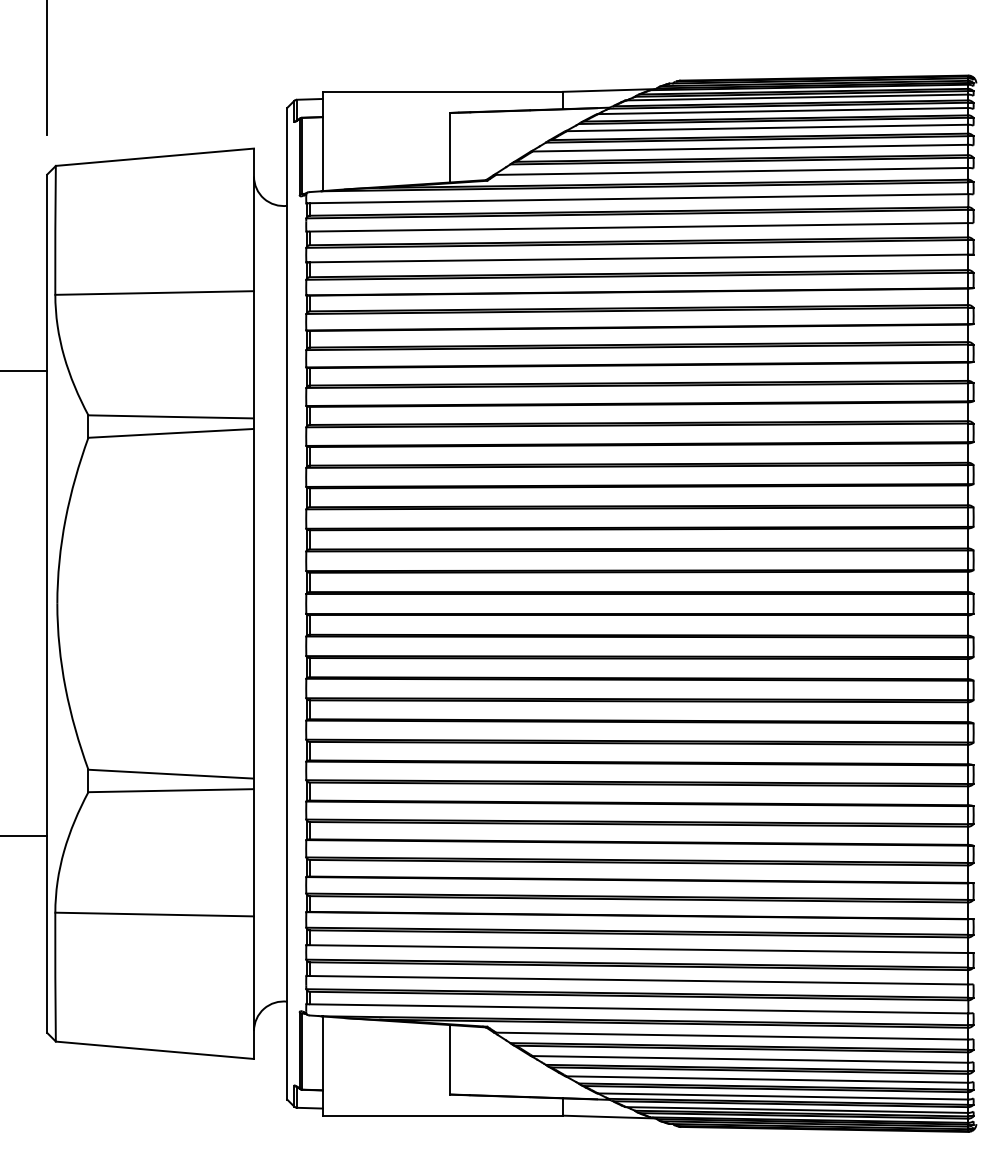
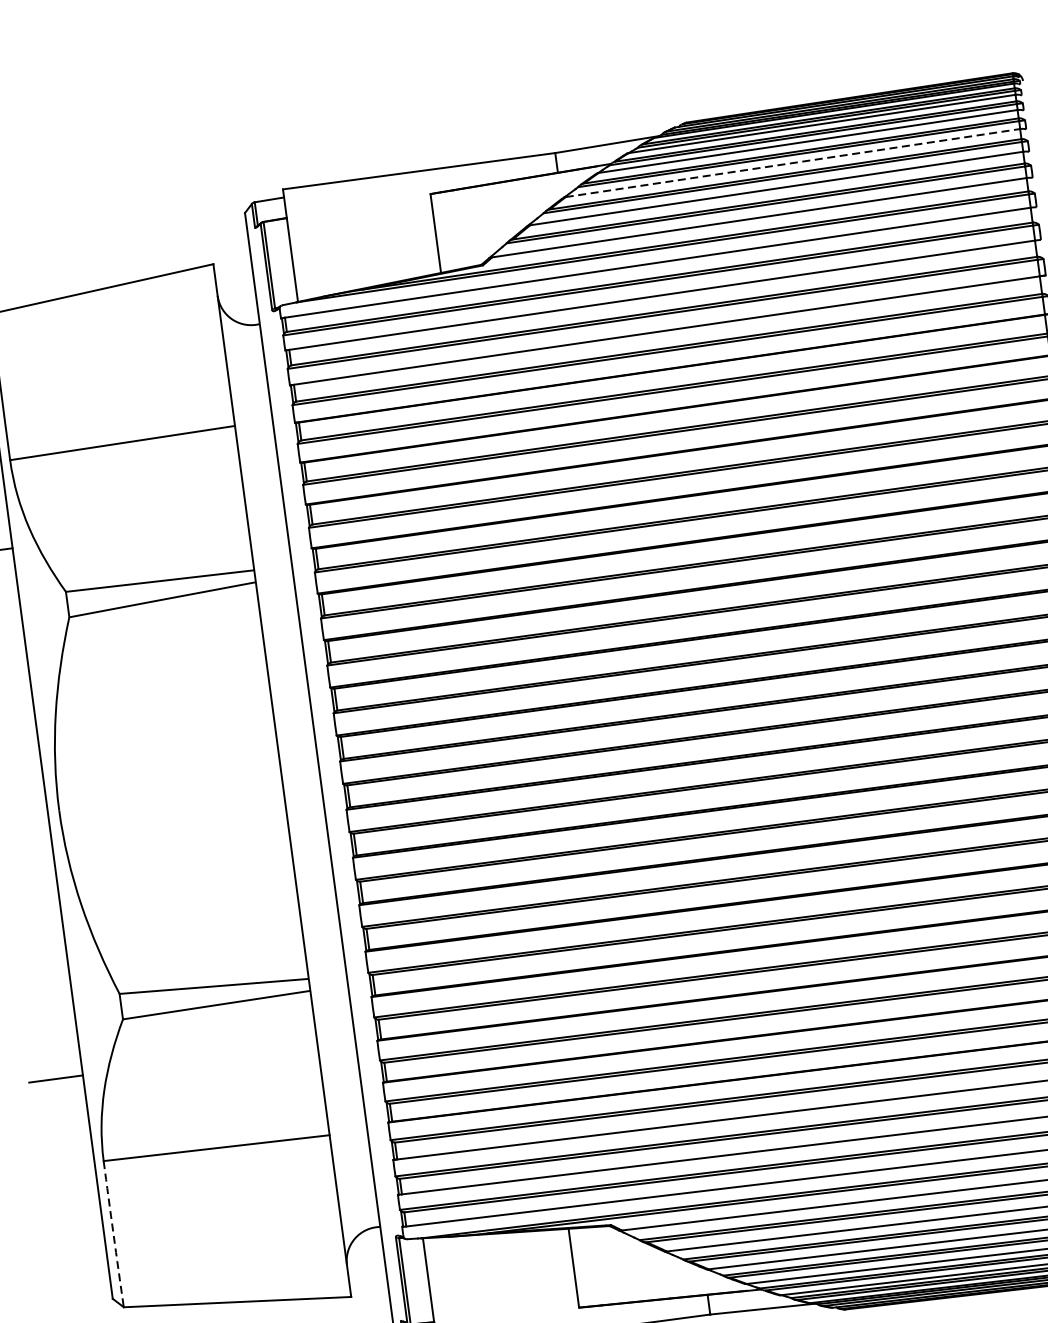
line: (767, 127) -> (792, 162), solid -> dashed
arc: (55, 977) -> (113, 1234), solid -> dashed

